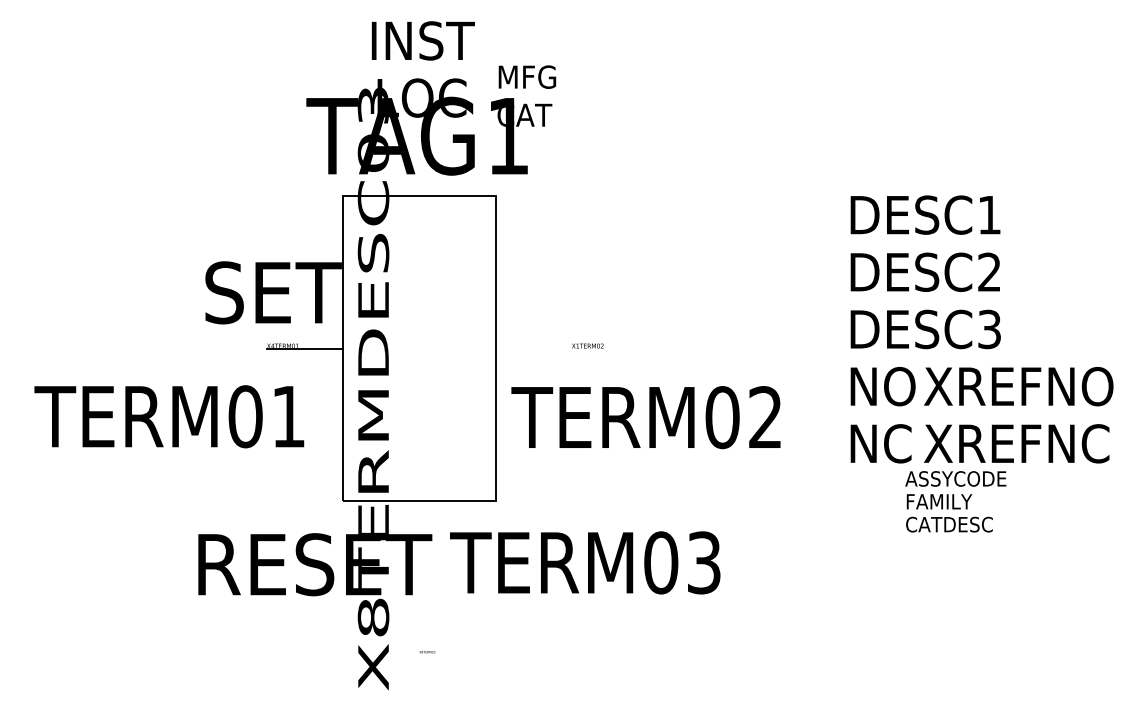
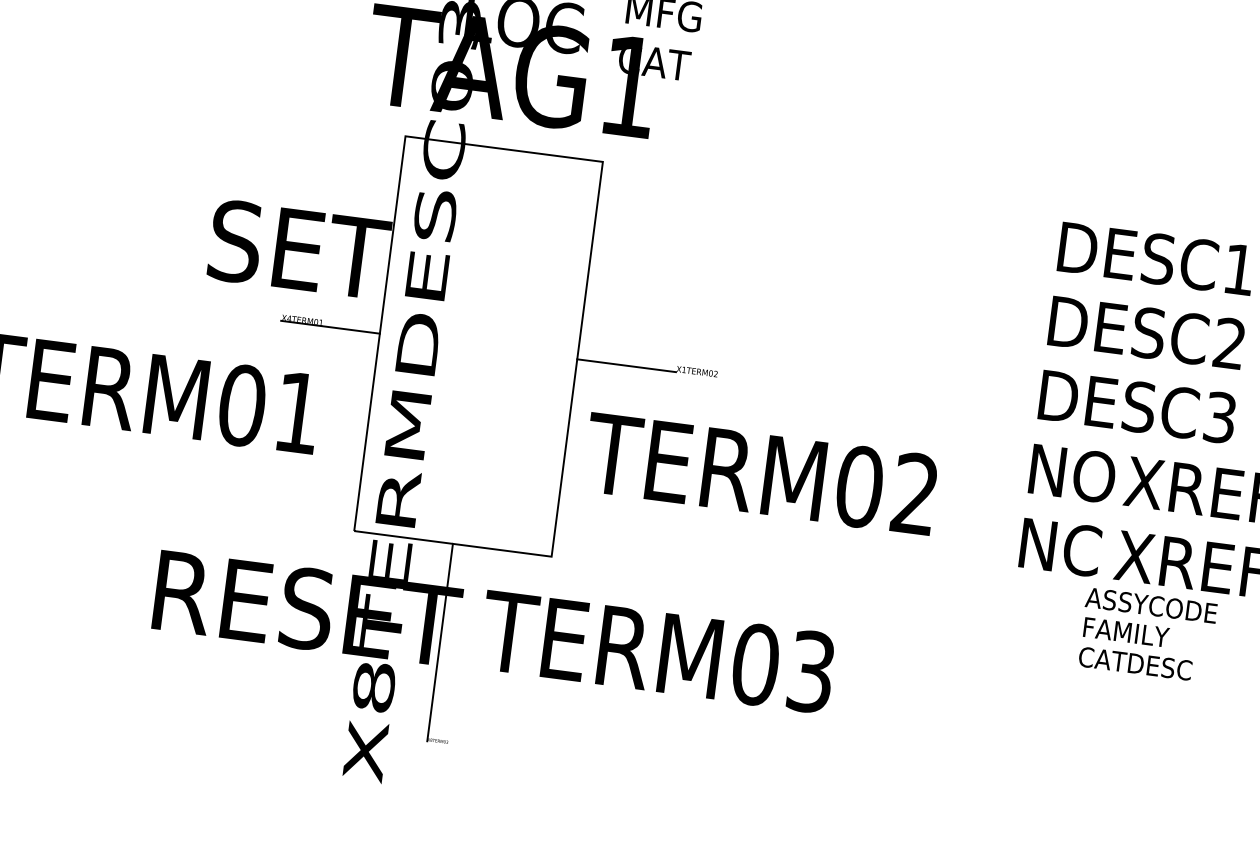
line: (533, 348) -> (626, 365), added
line: (419, 576) -> (440, 641), added

